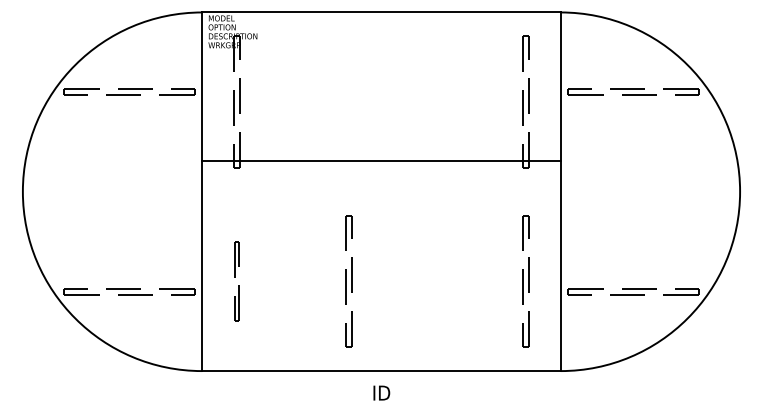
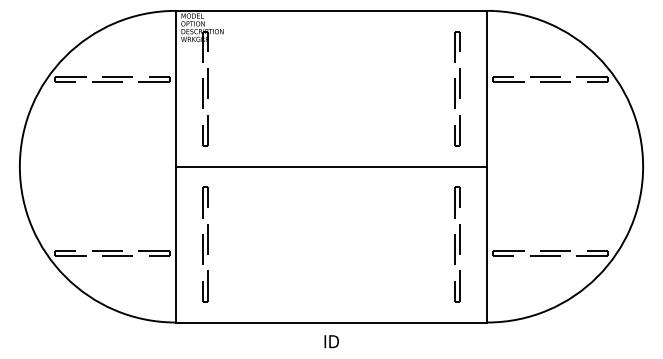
line: (381, 160) -> (331, 166), moved
part: (236, 281) -> (205, 244), size x1.67
part: (348, 281) -> (302, 244), removed

